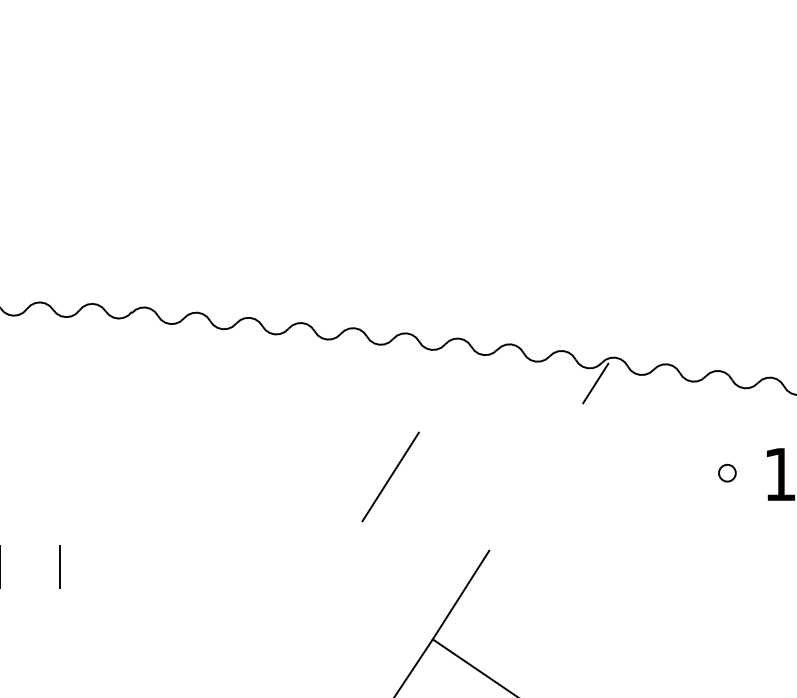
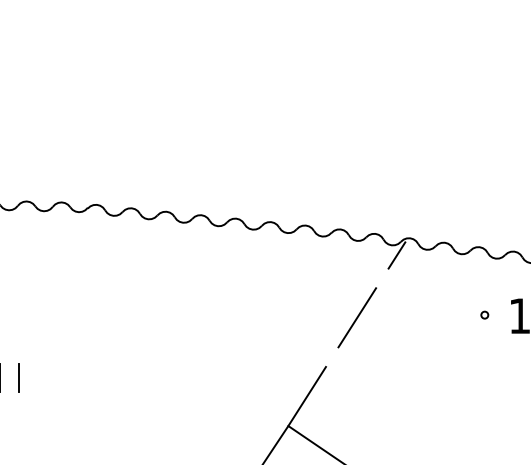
circle: (727, 472) -> (484, 314), size x0.62
line: (390, 476) -> (357, 317), moved
line: (59, 566) -> (18, 377), moved

